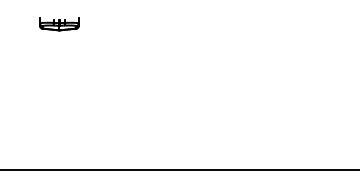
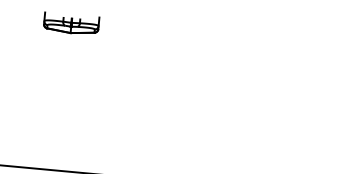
part: (59, 24) -> (71, 24), size x1.4

